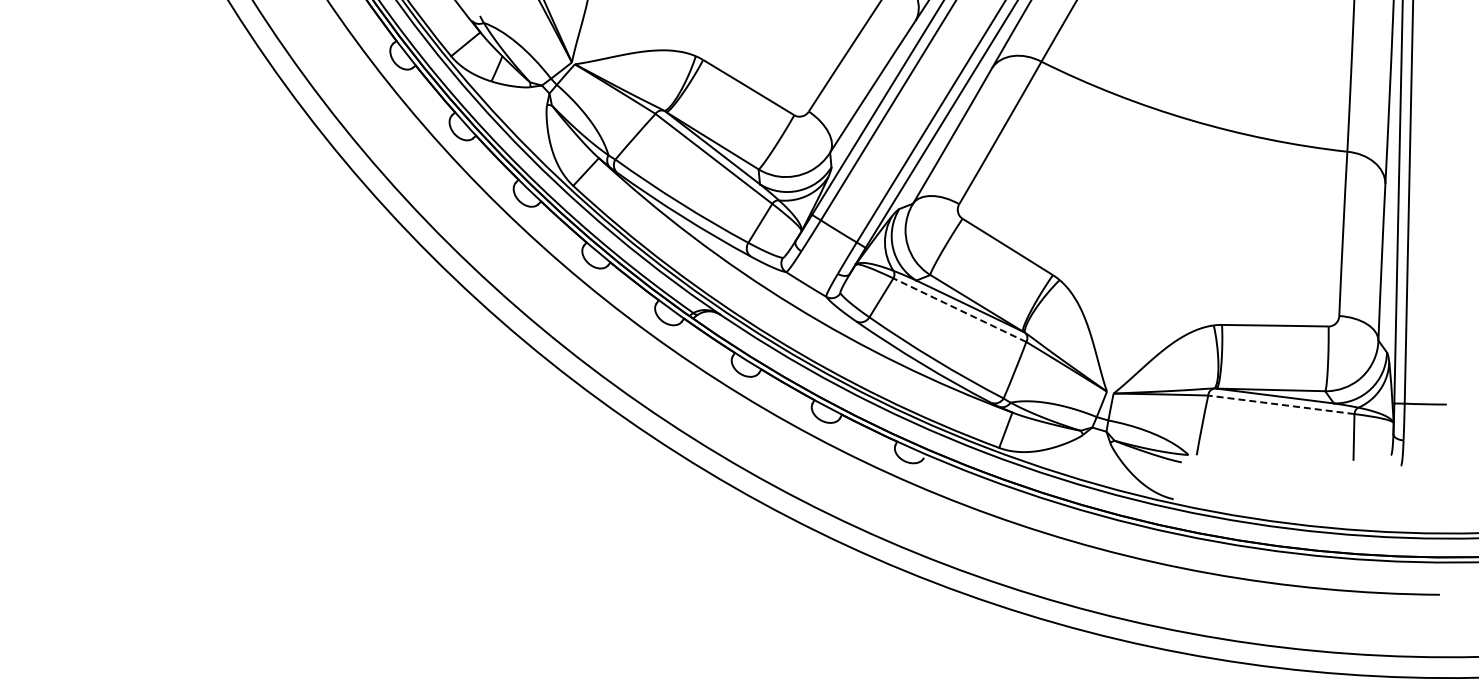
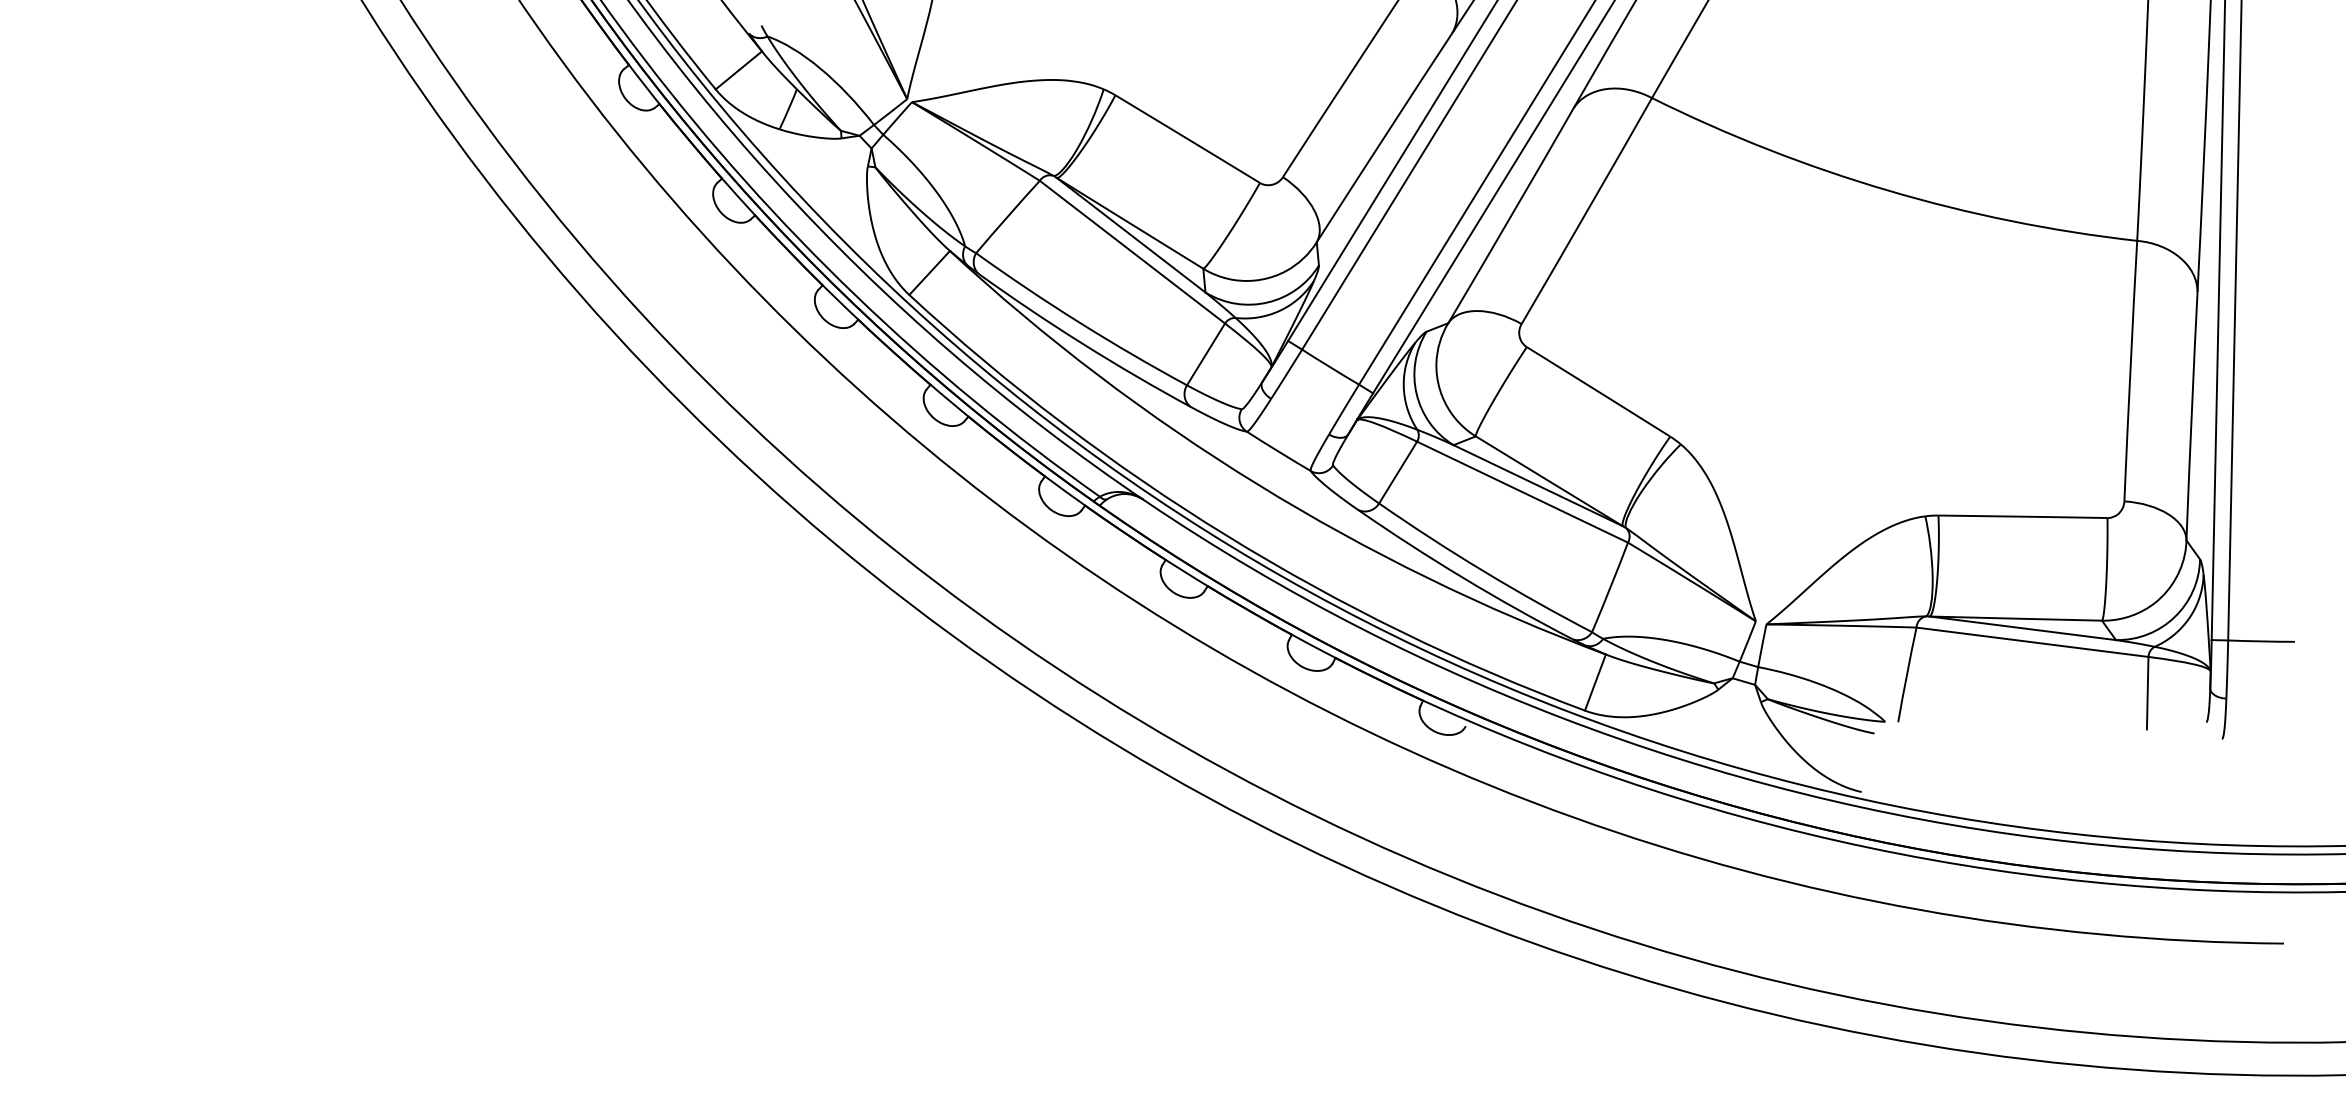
line: (959, 310) -> (1521, 492), dashed -> solid
line: (1281, 404) -> (2032, 641), dashed -> solid

